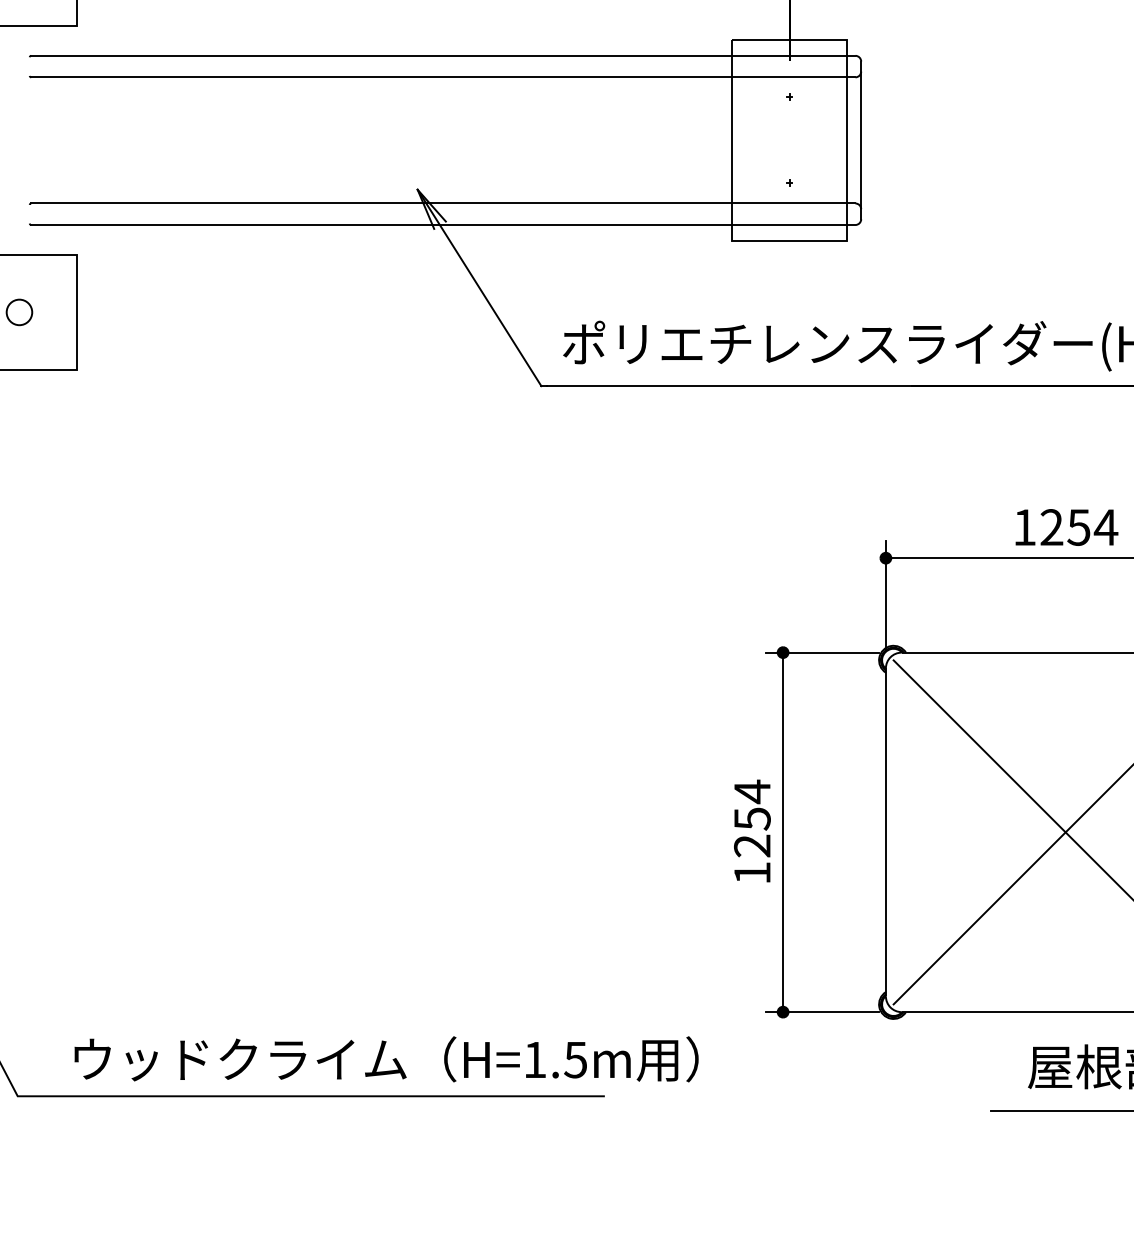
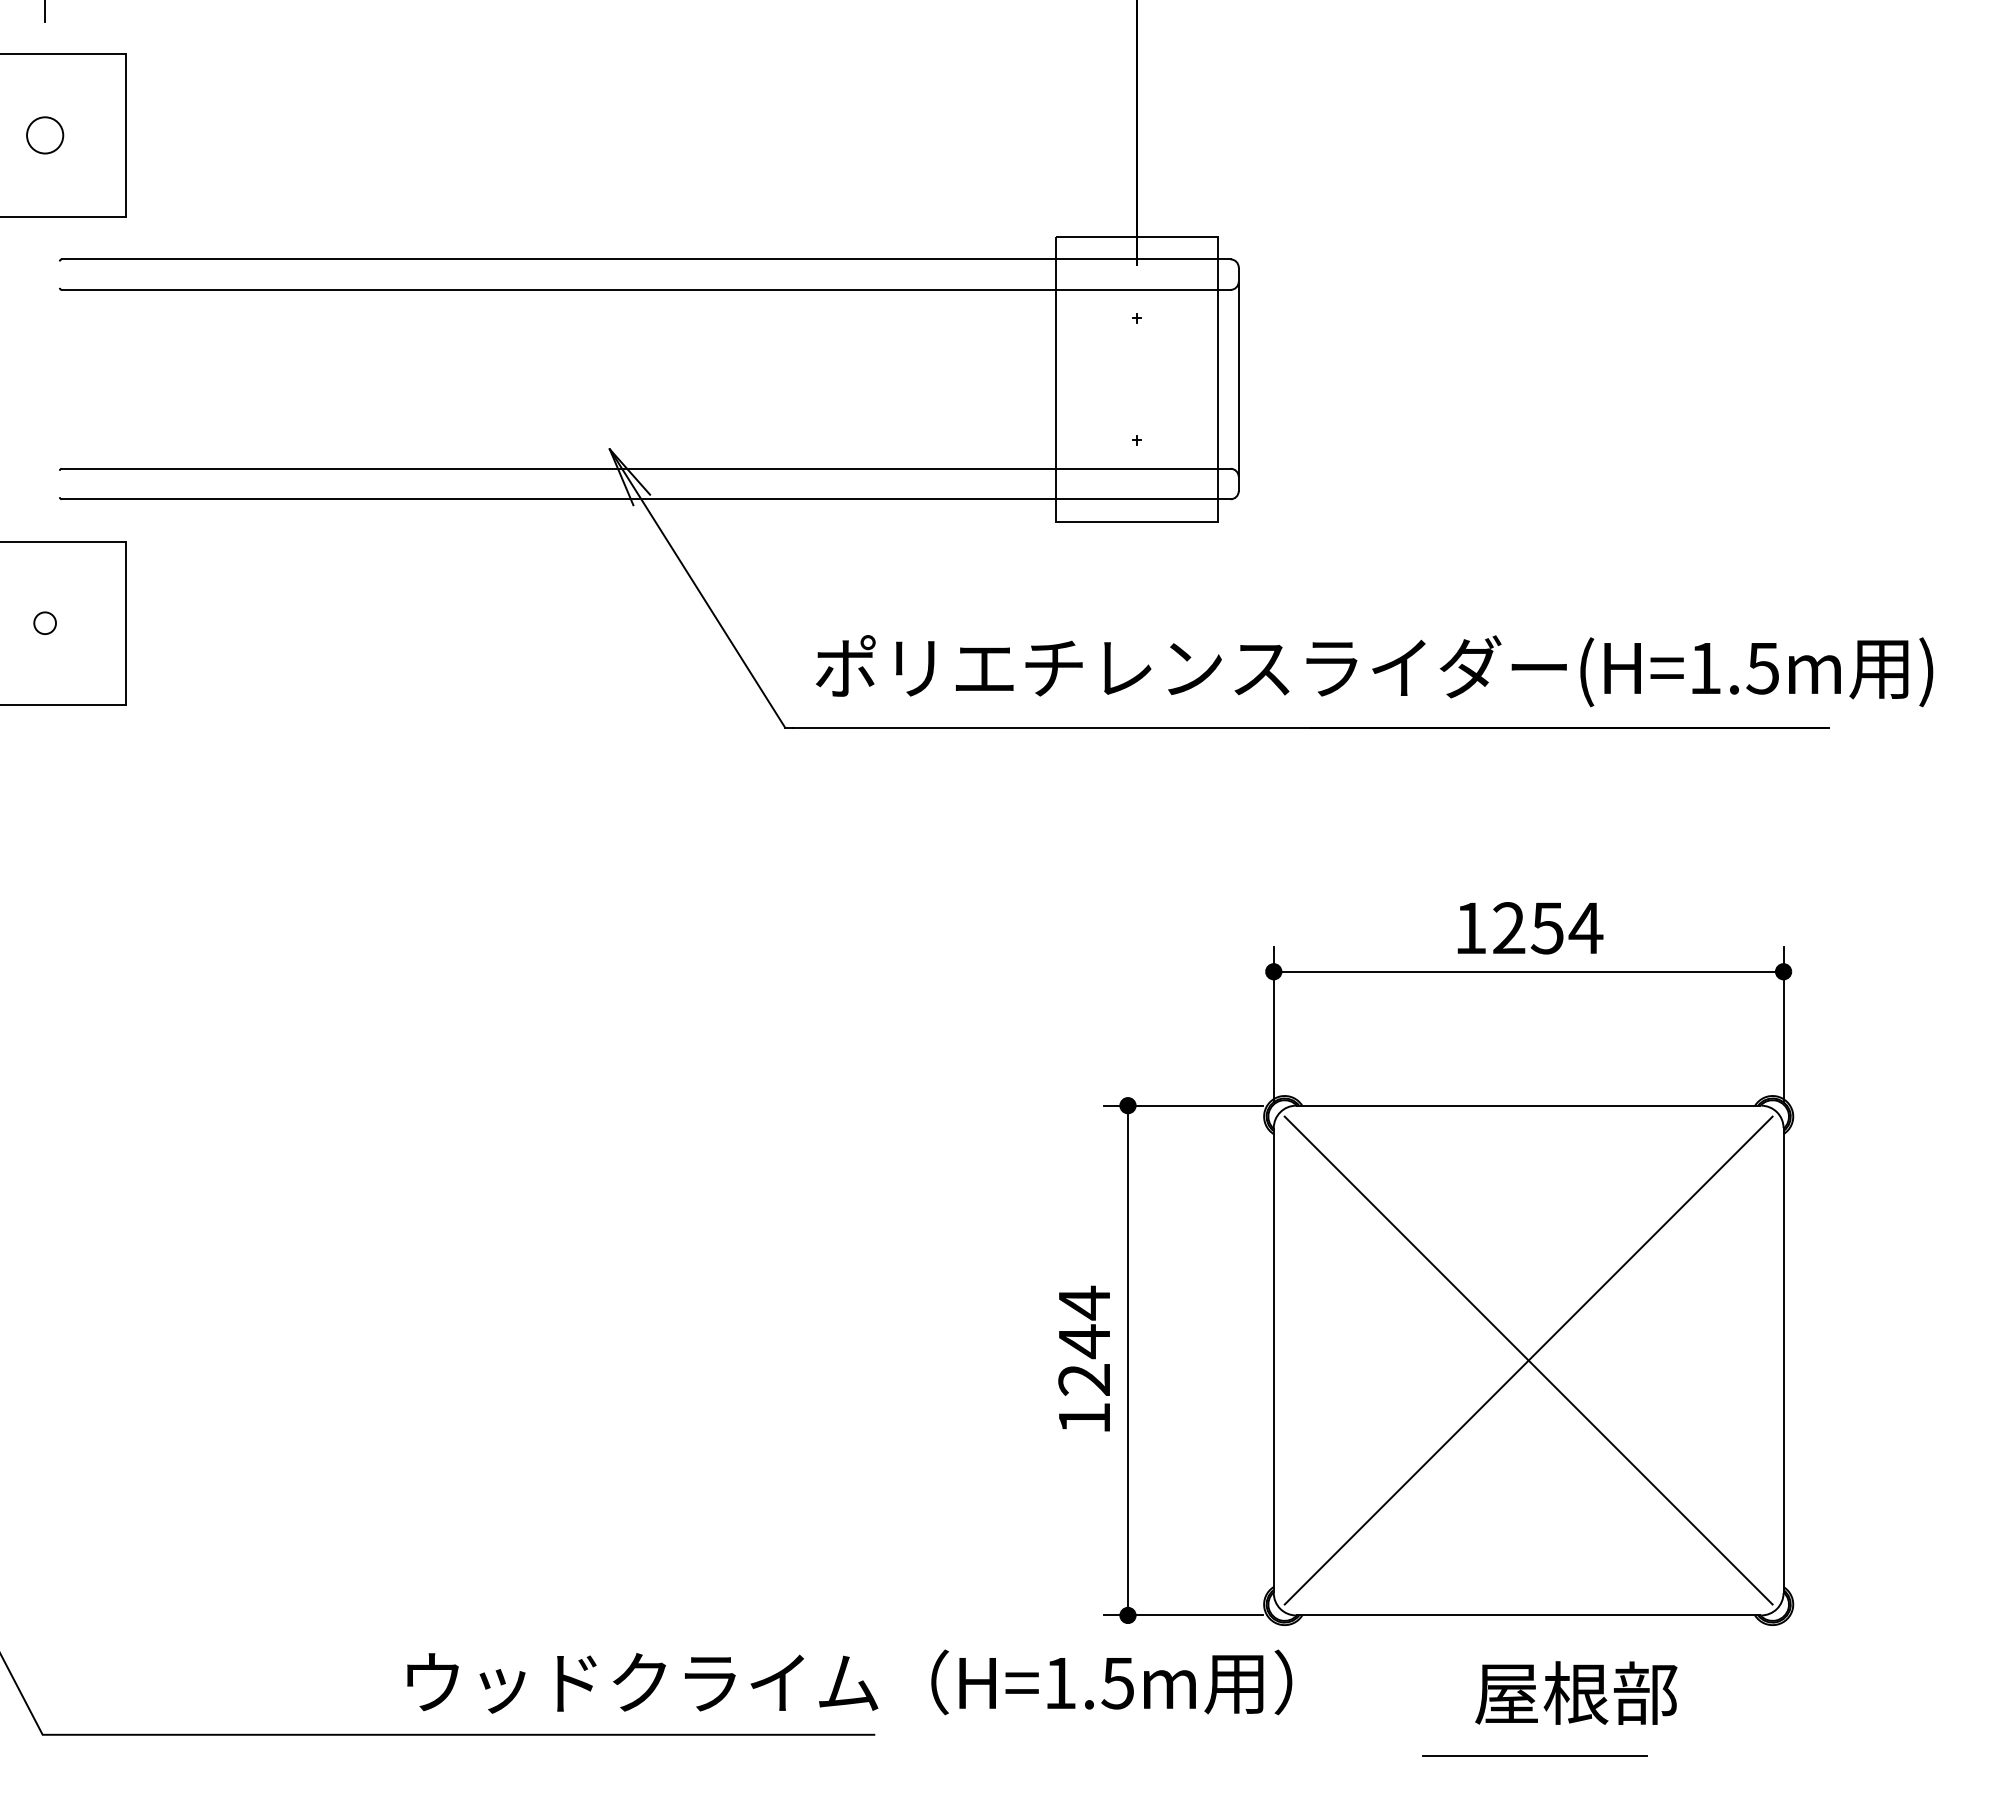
circle: (19, 312) -> (45, 623), size x0.6
text: (752, 818) -> (1084, 1341), 1254 -> 1244
text: (386, 1059) -> (849, 1682), moved

